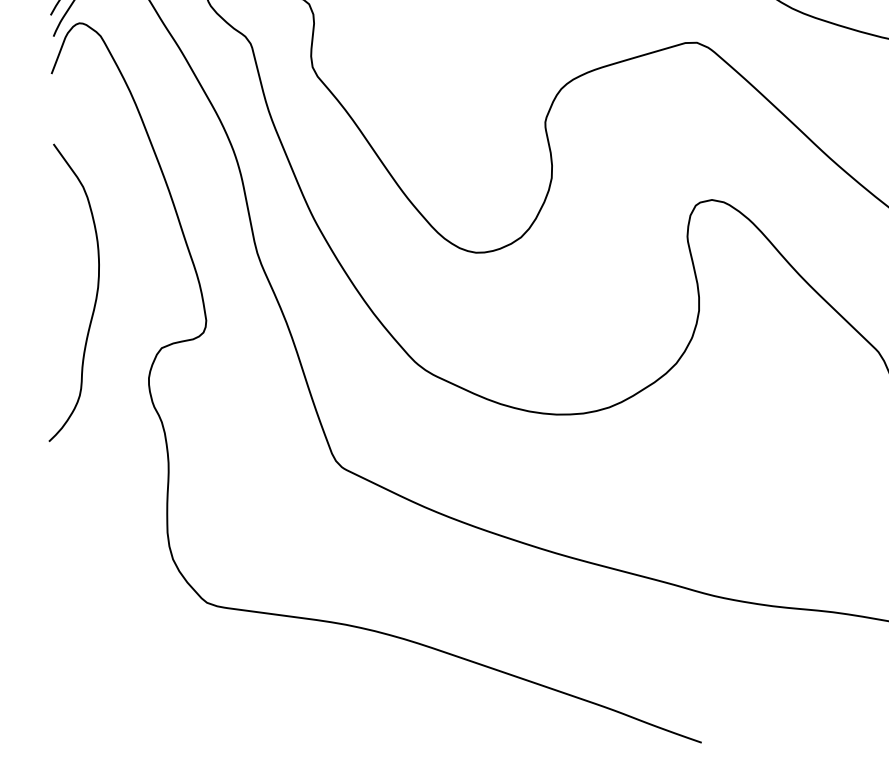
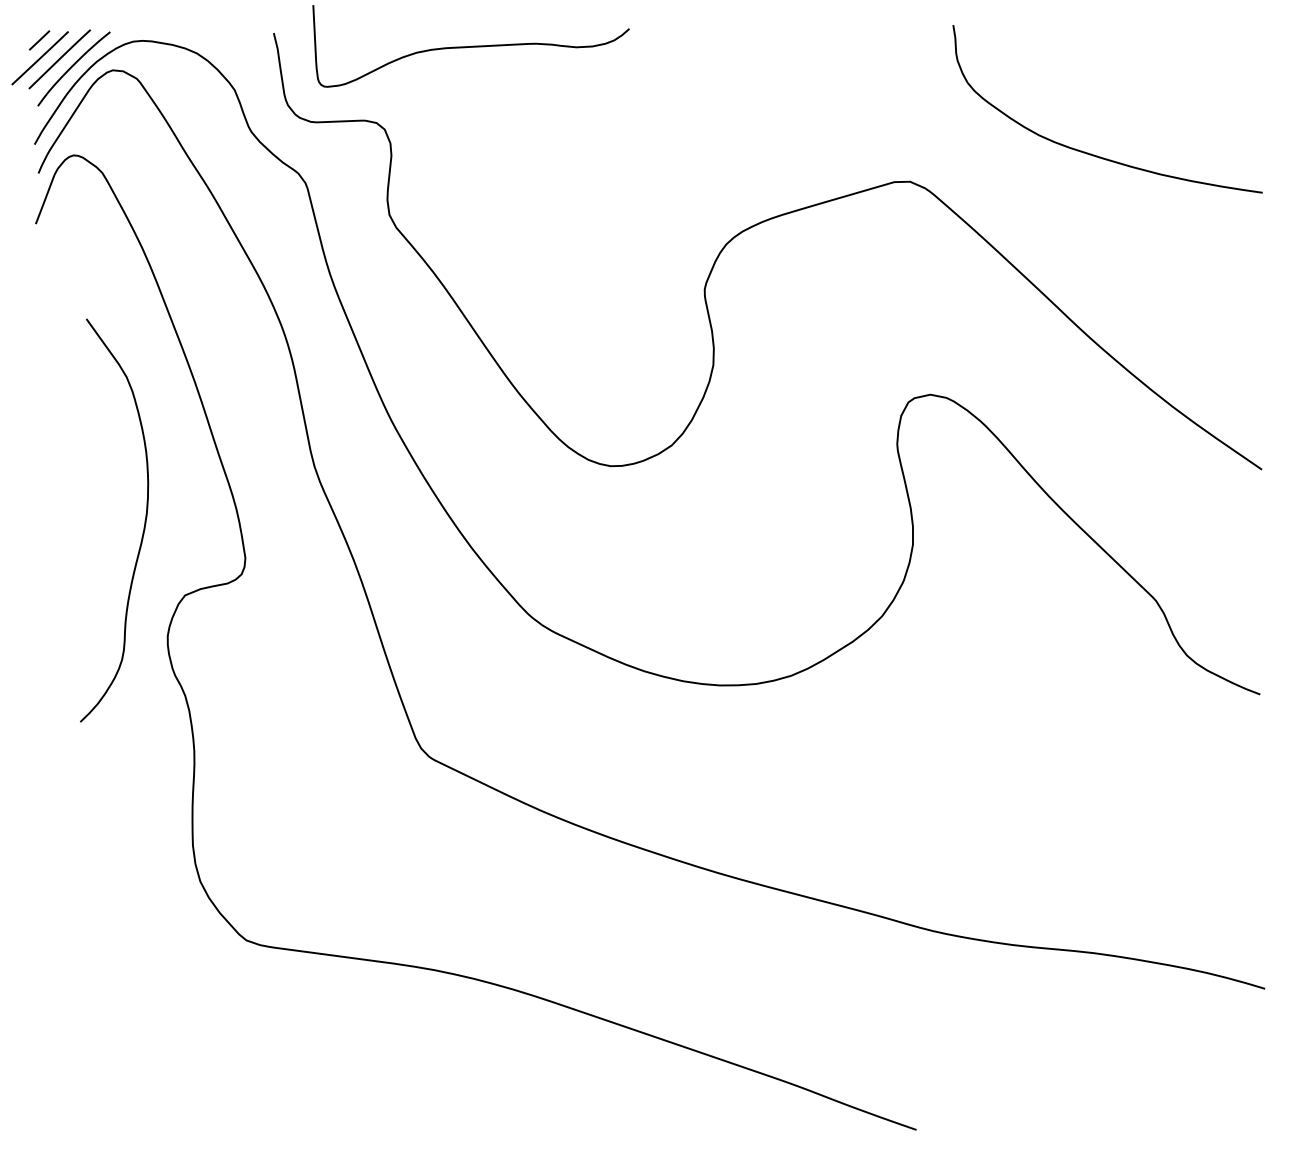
curve: (95, 297) -> (143, 527), moved

